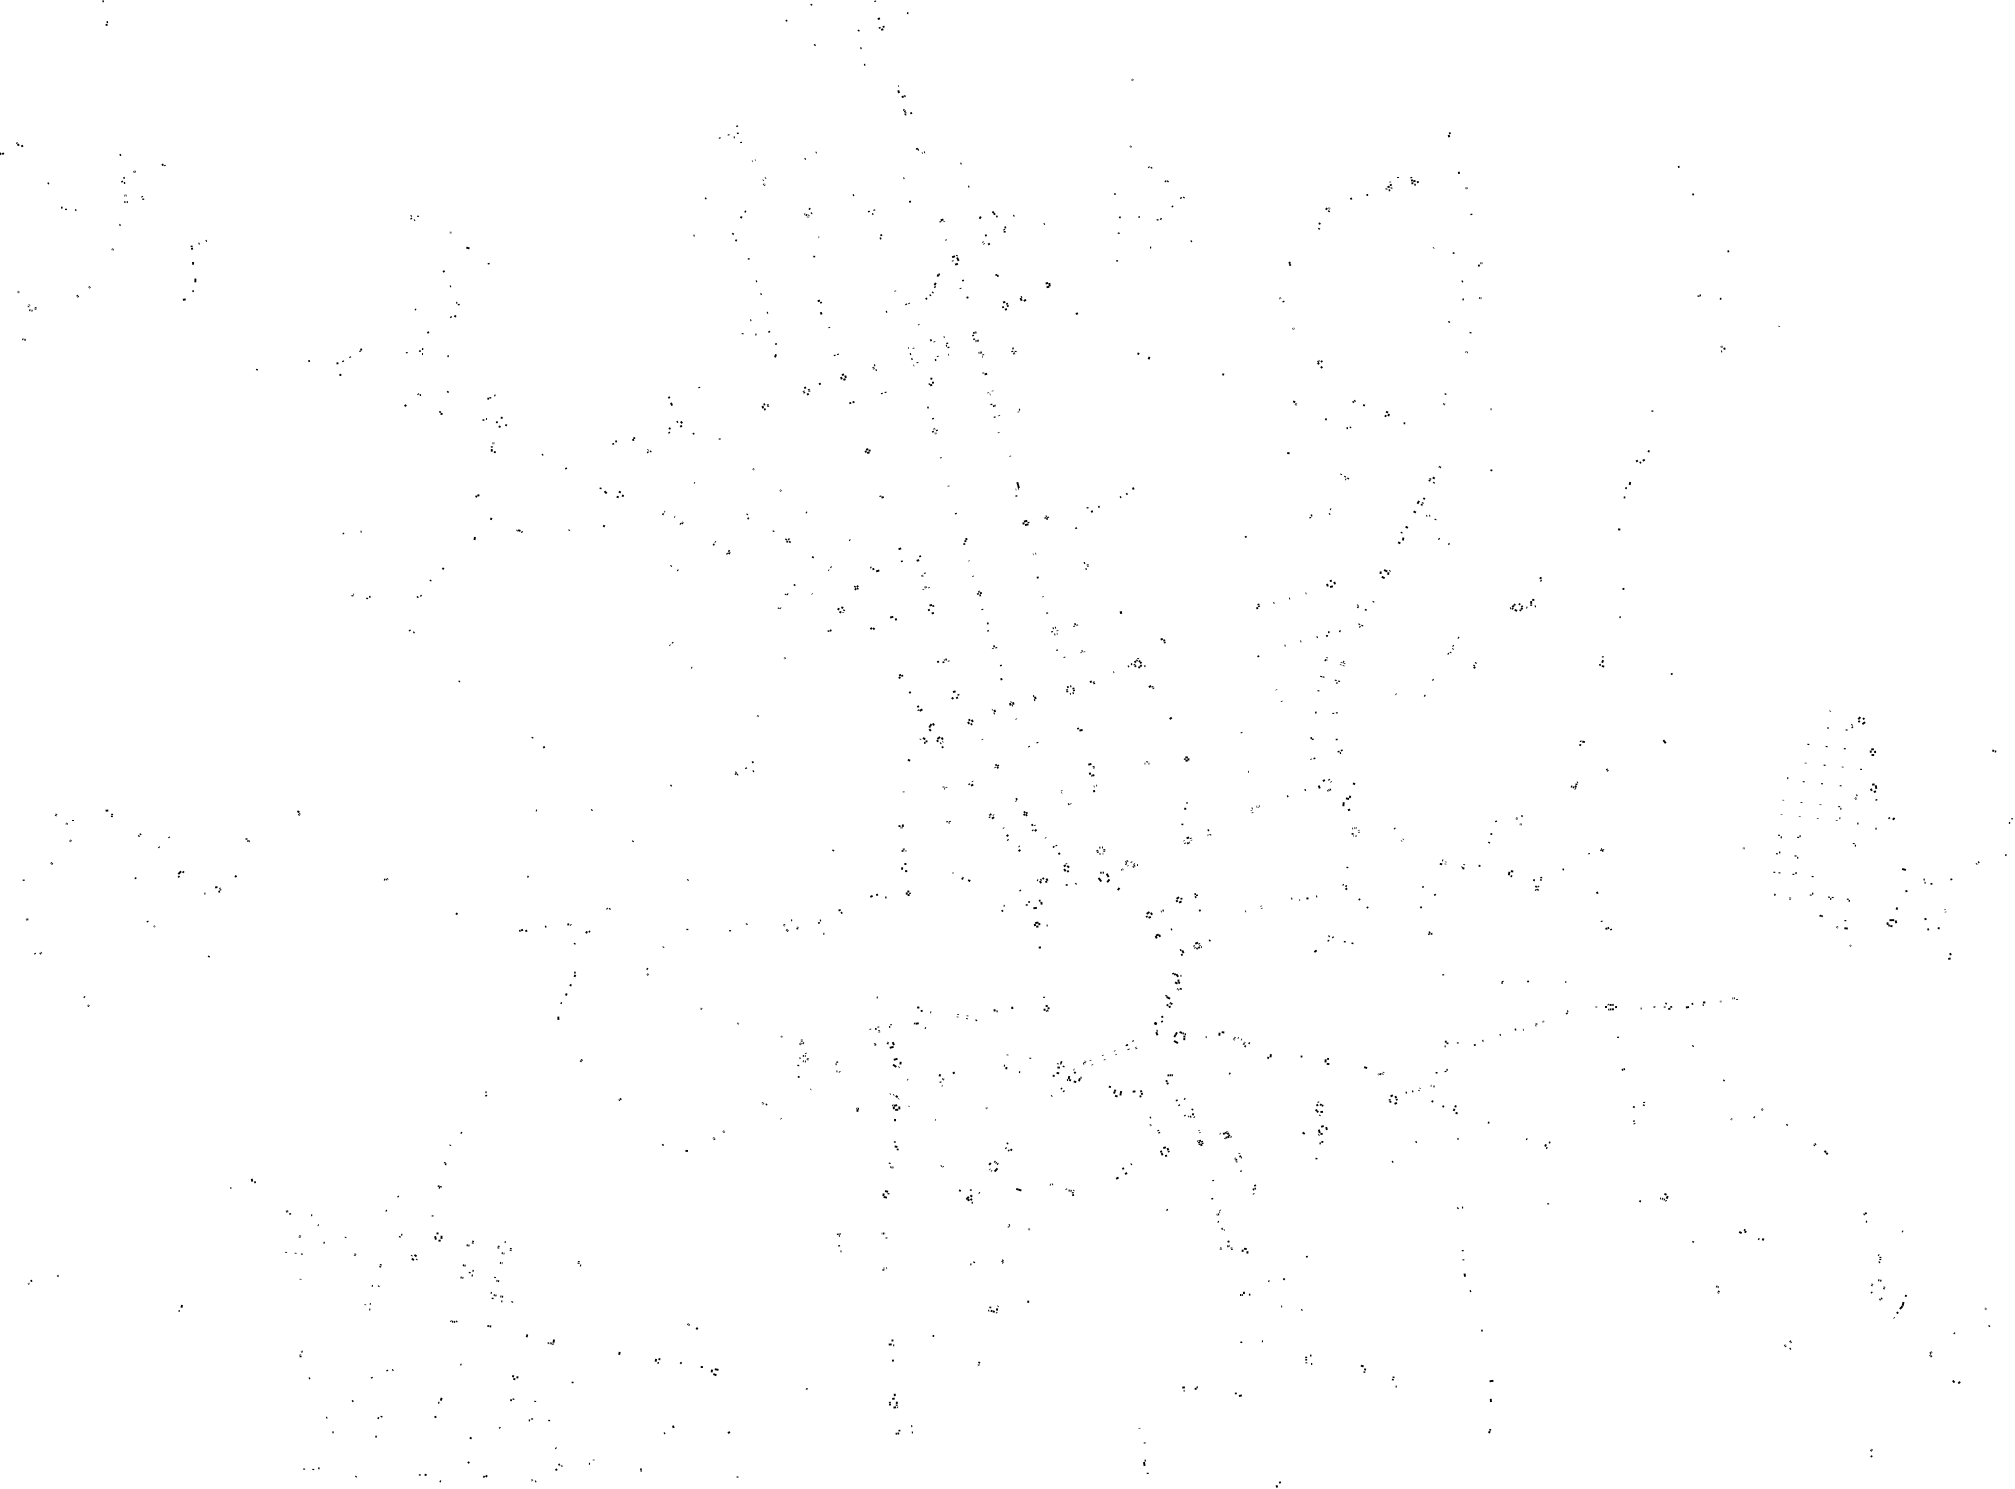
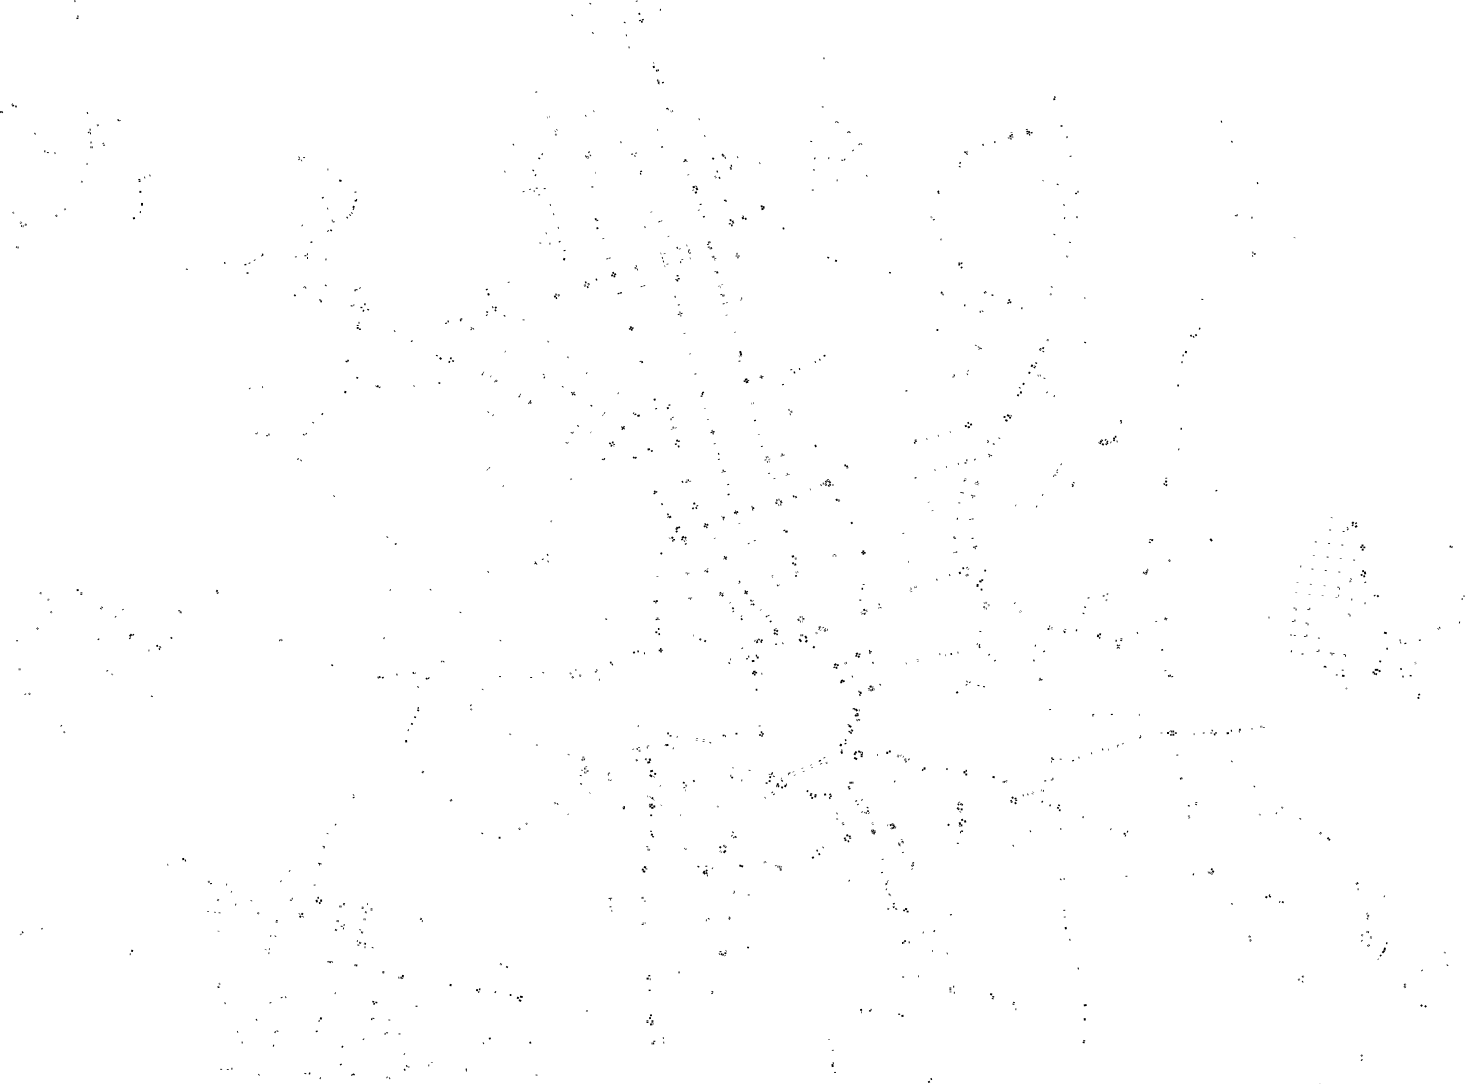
part: (729, 137) -> (530, 191), moved
part: (932, 286) -> (351, 208), moved

